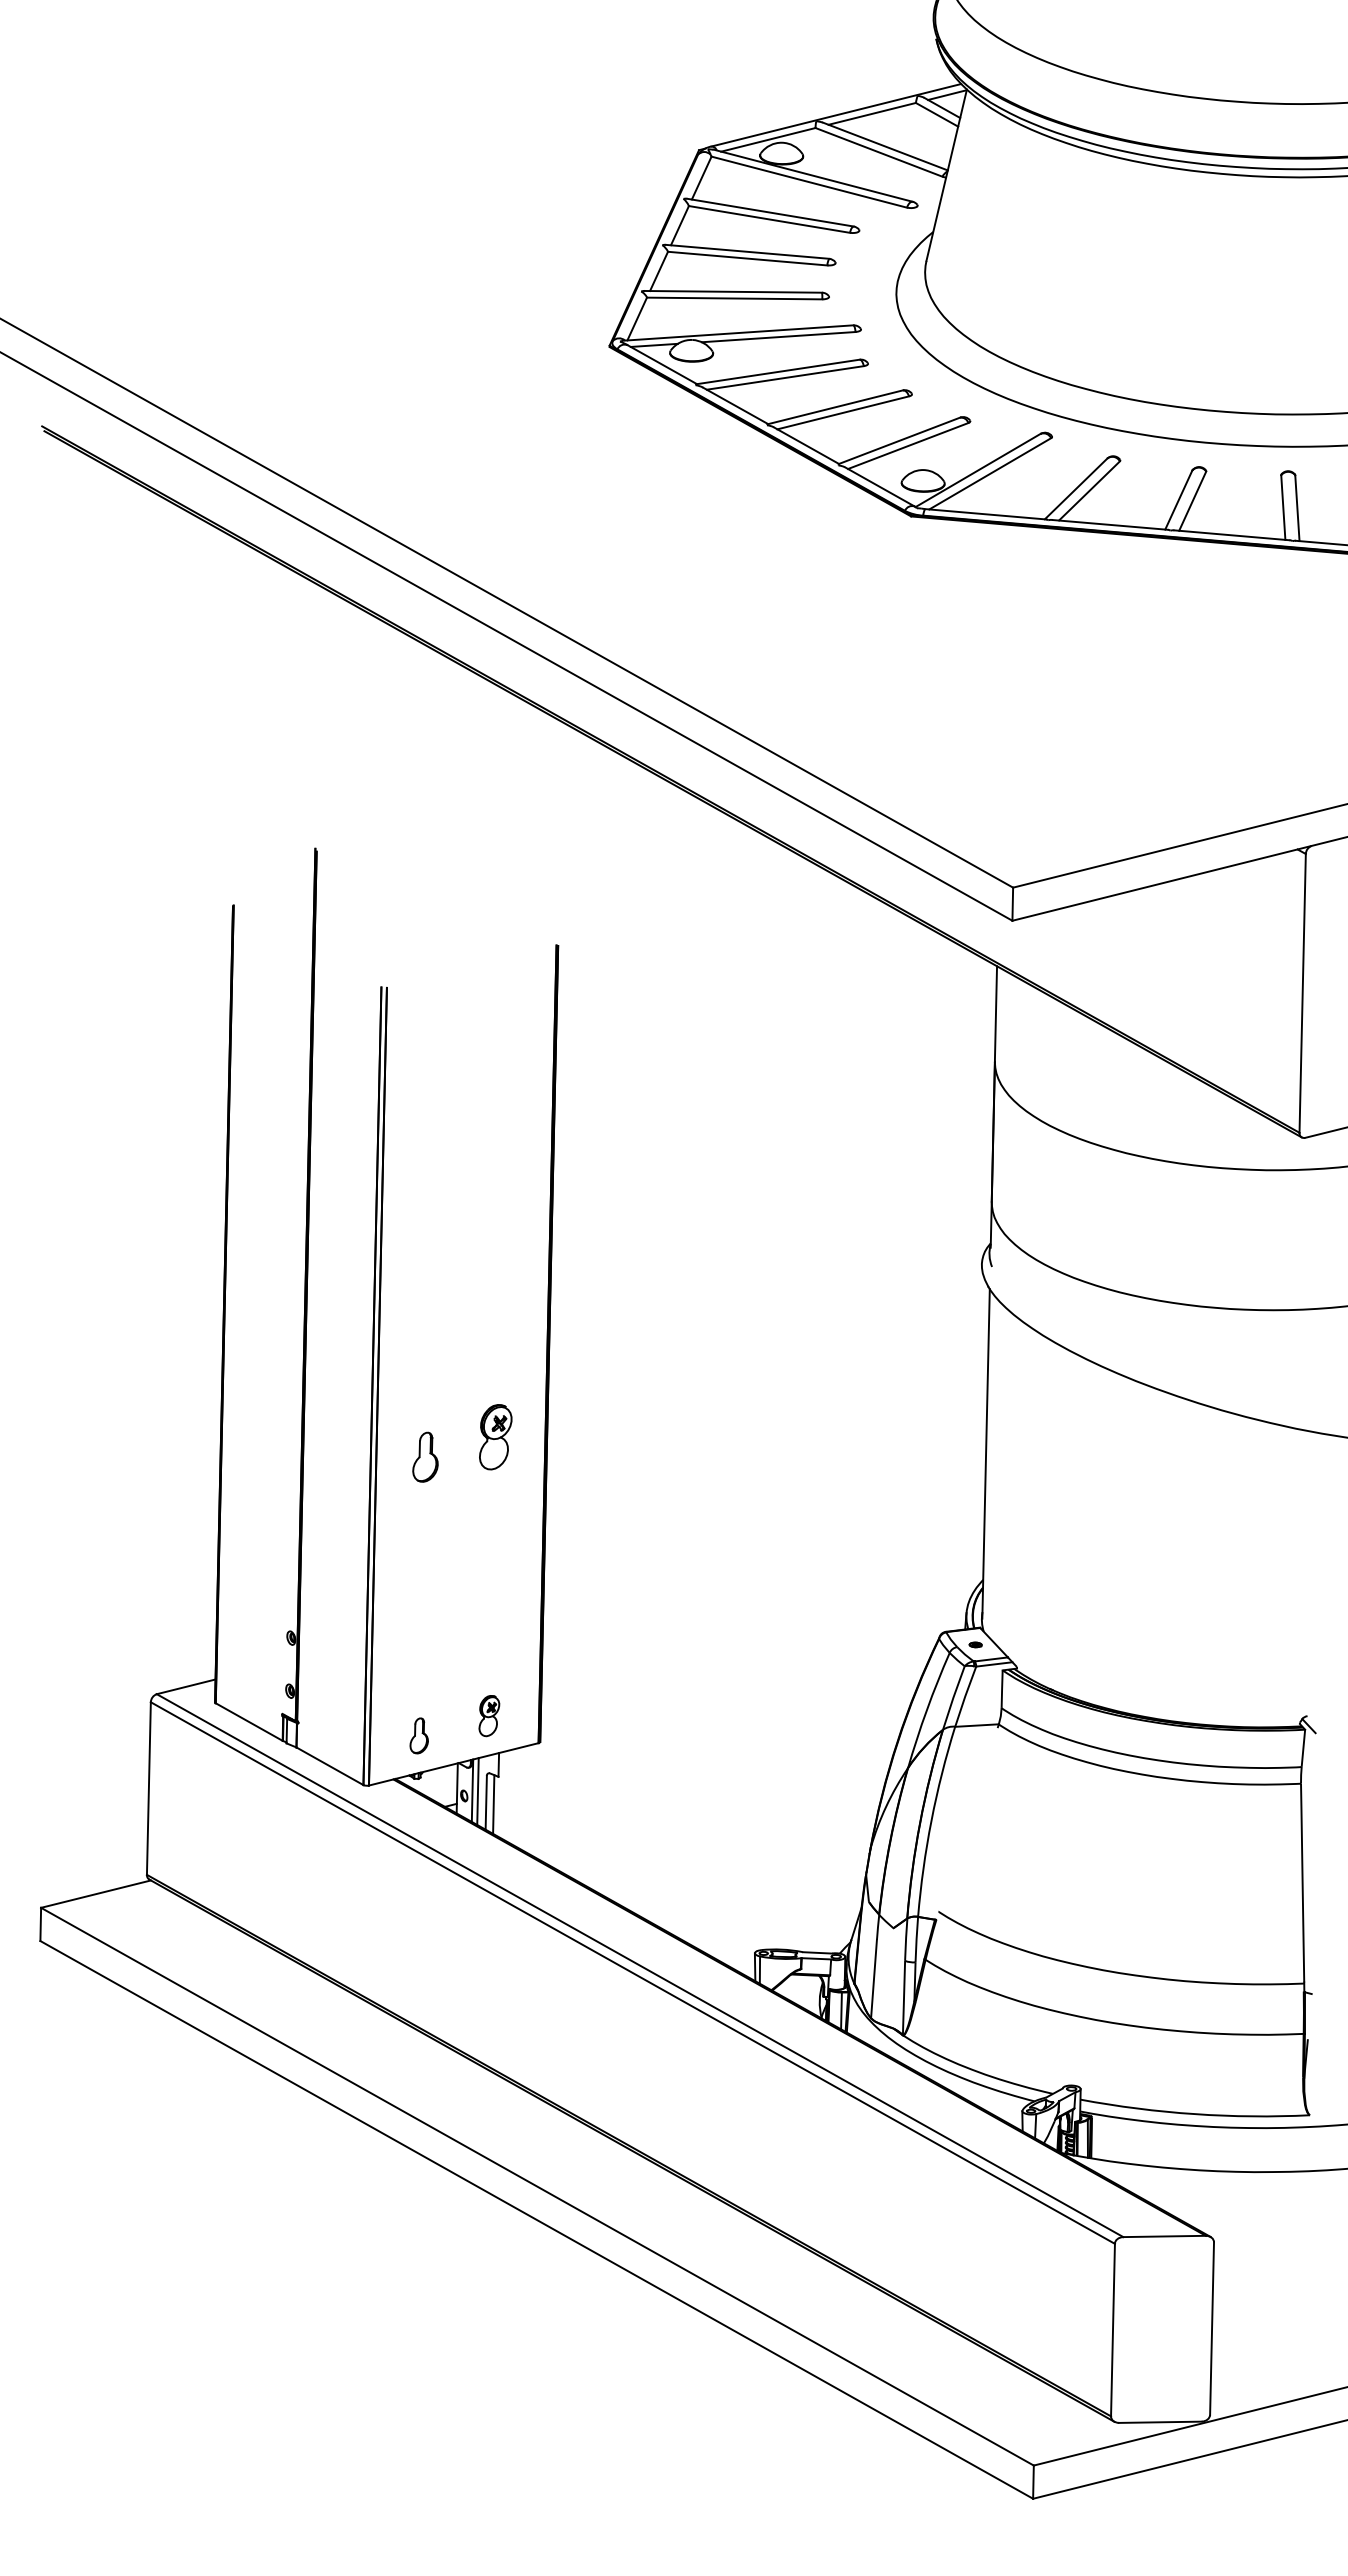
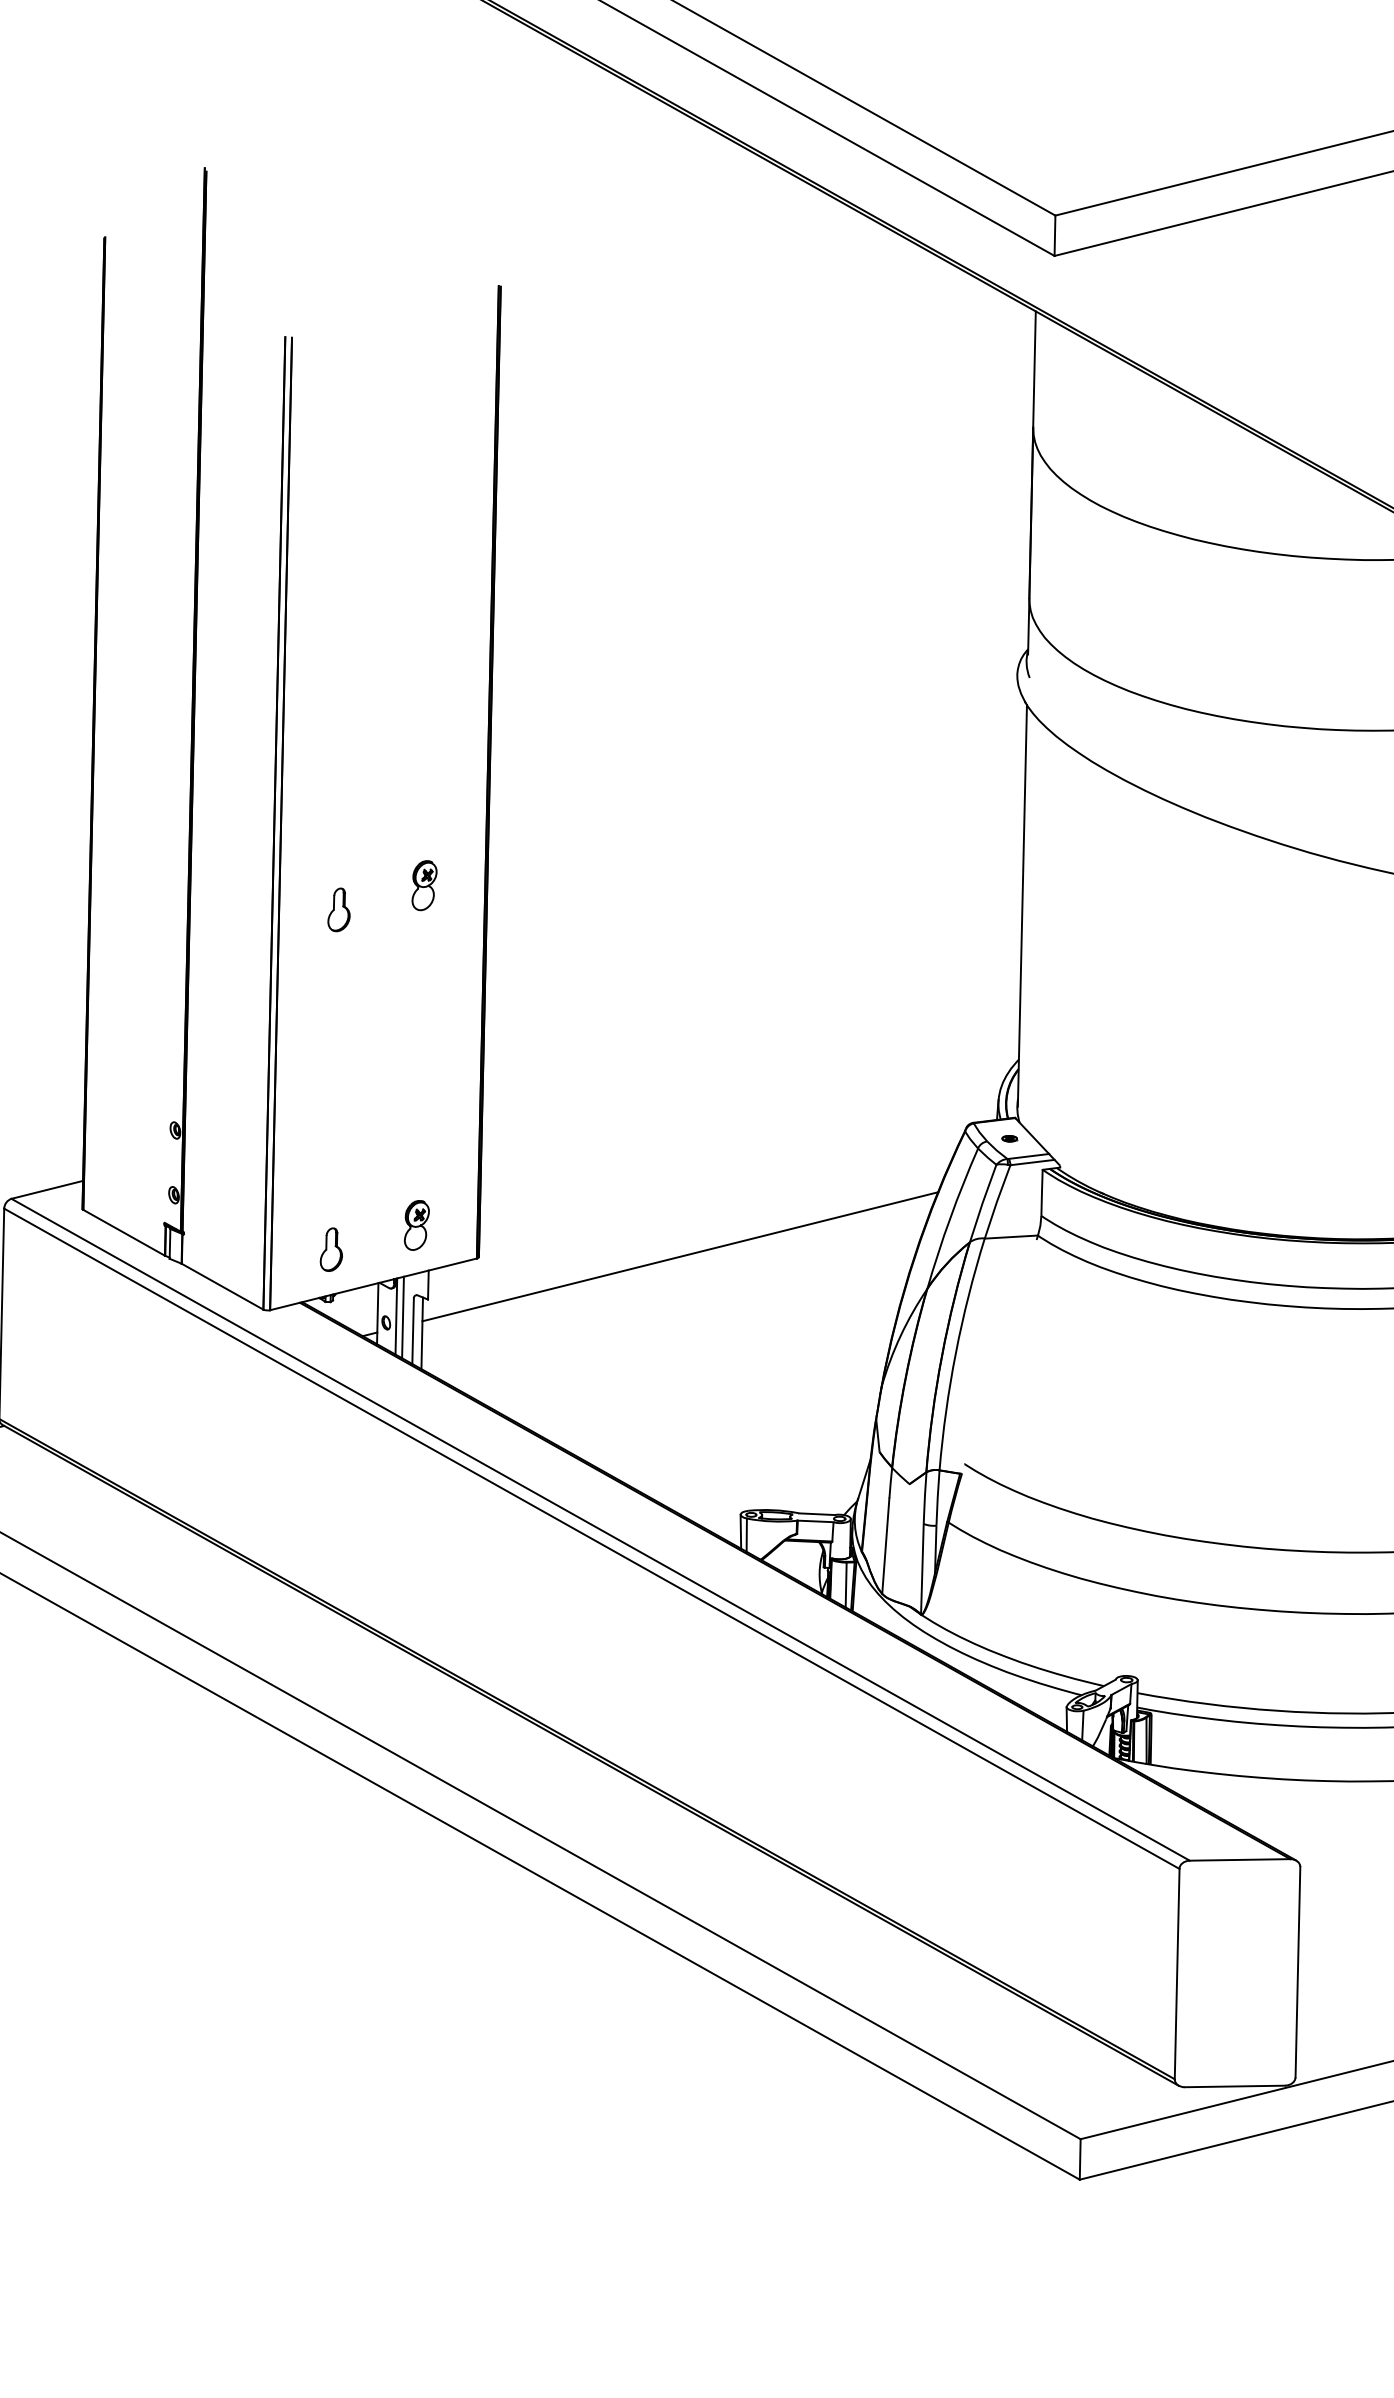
part: (495, 1437) -> (424, 885), size x0.62
part: (425, 1456) -> (339, 909), size x0.71
line: (704, 1741) -> (679, 1256), added

